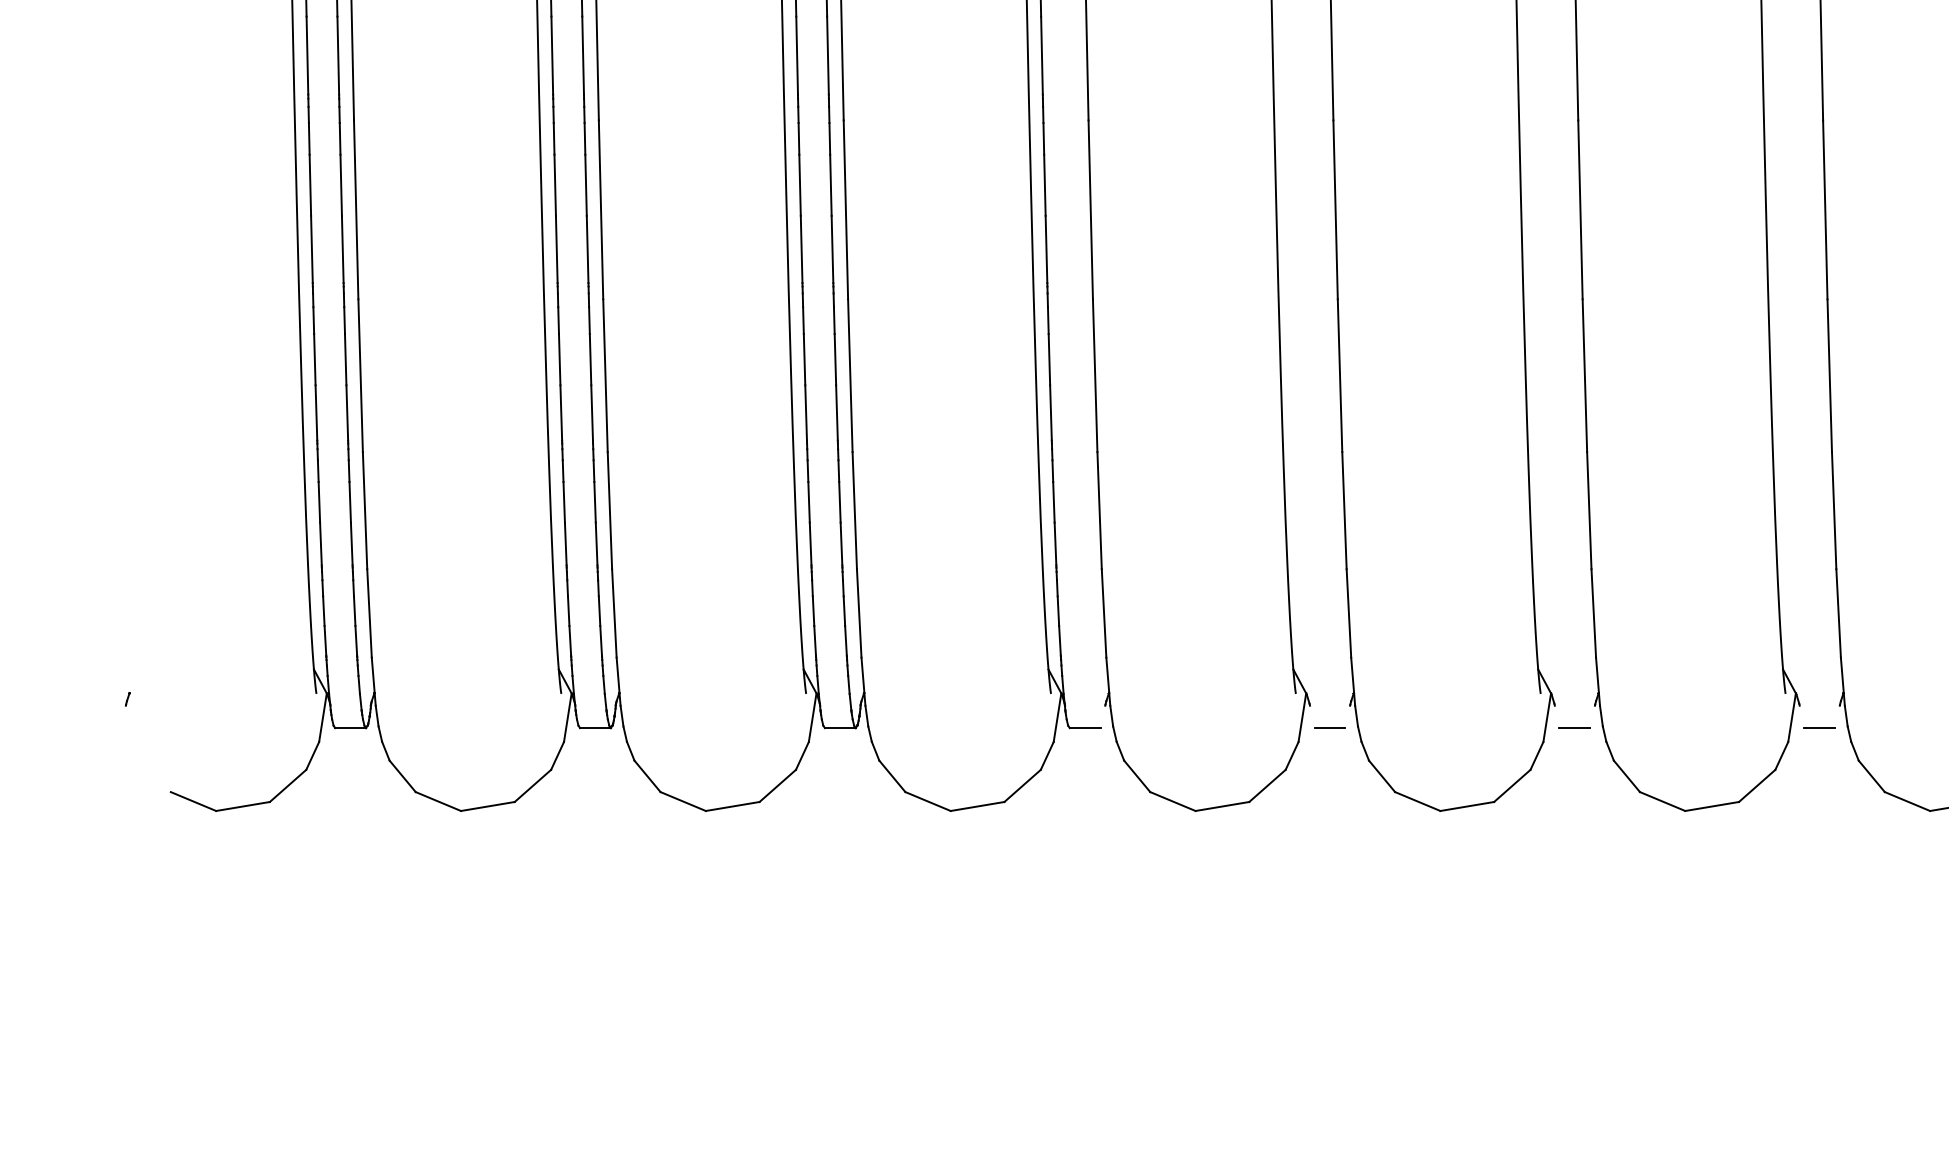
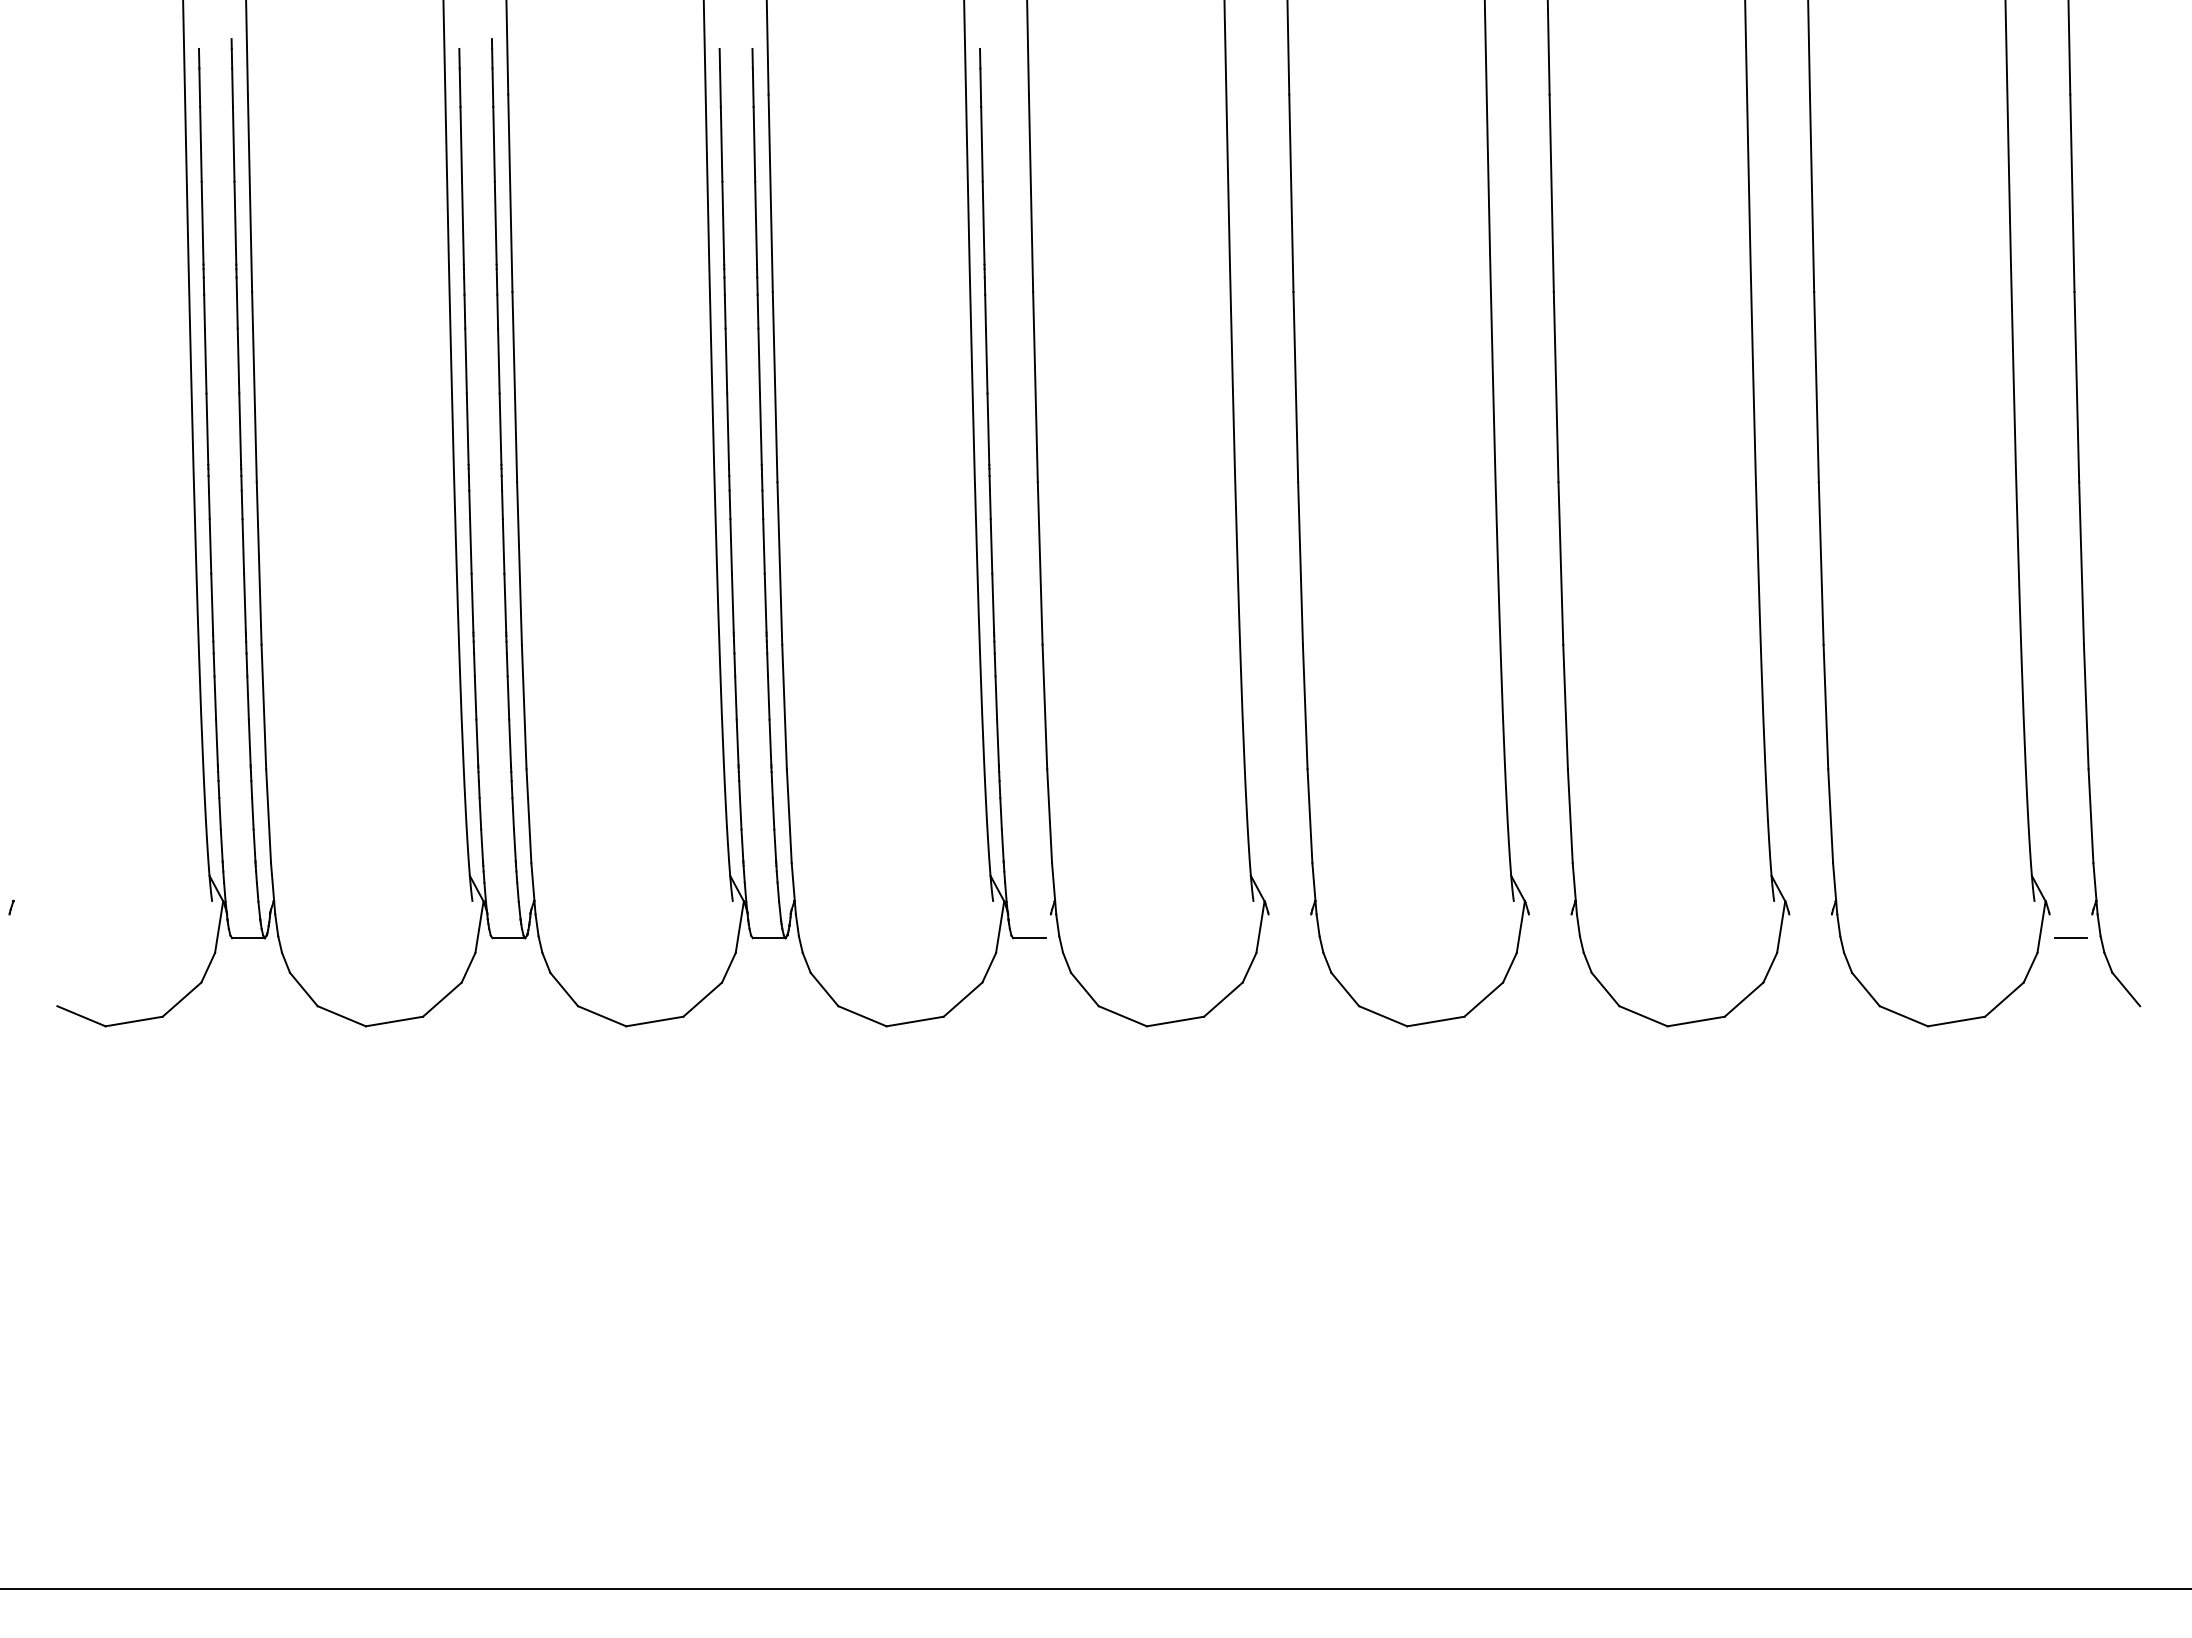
line: (1329, 728) -> (1289, 938), removed
line: (1574, 728) -> (1549, 938), removed
line: (1819, 728) -> (1810, 938), removed

